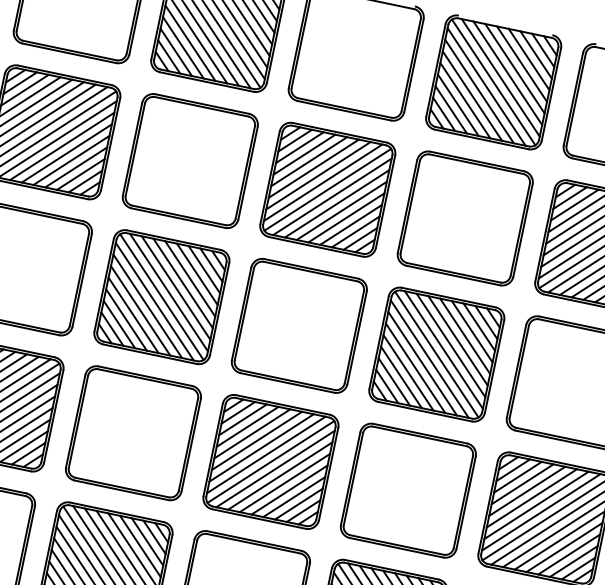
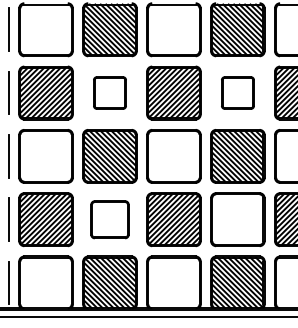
part: (189, 159) -> (109, 92), size x0.6
part: (464, 217) -> (237, 92), size x0.6
part: (132, 432) -> (109, 219), size x0.7

